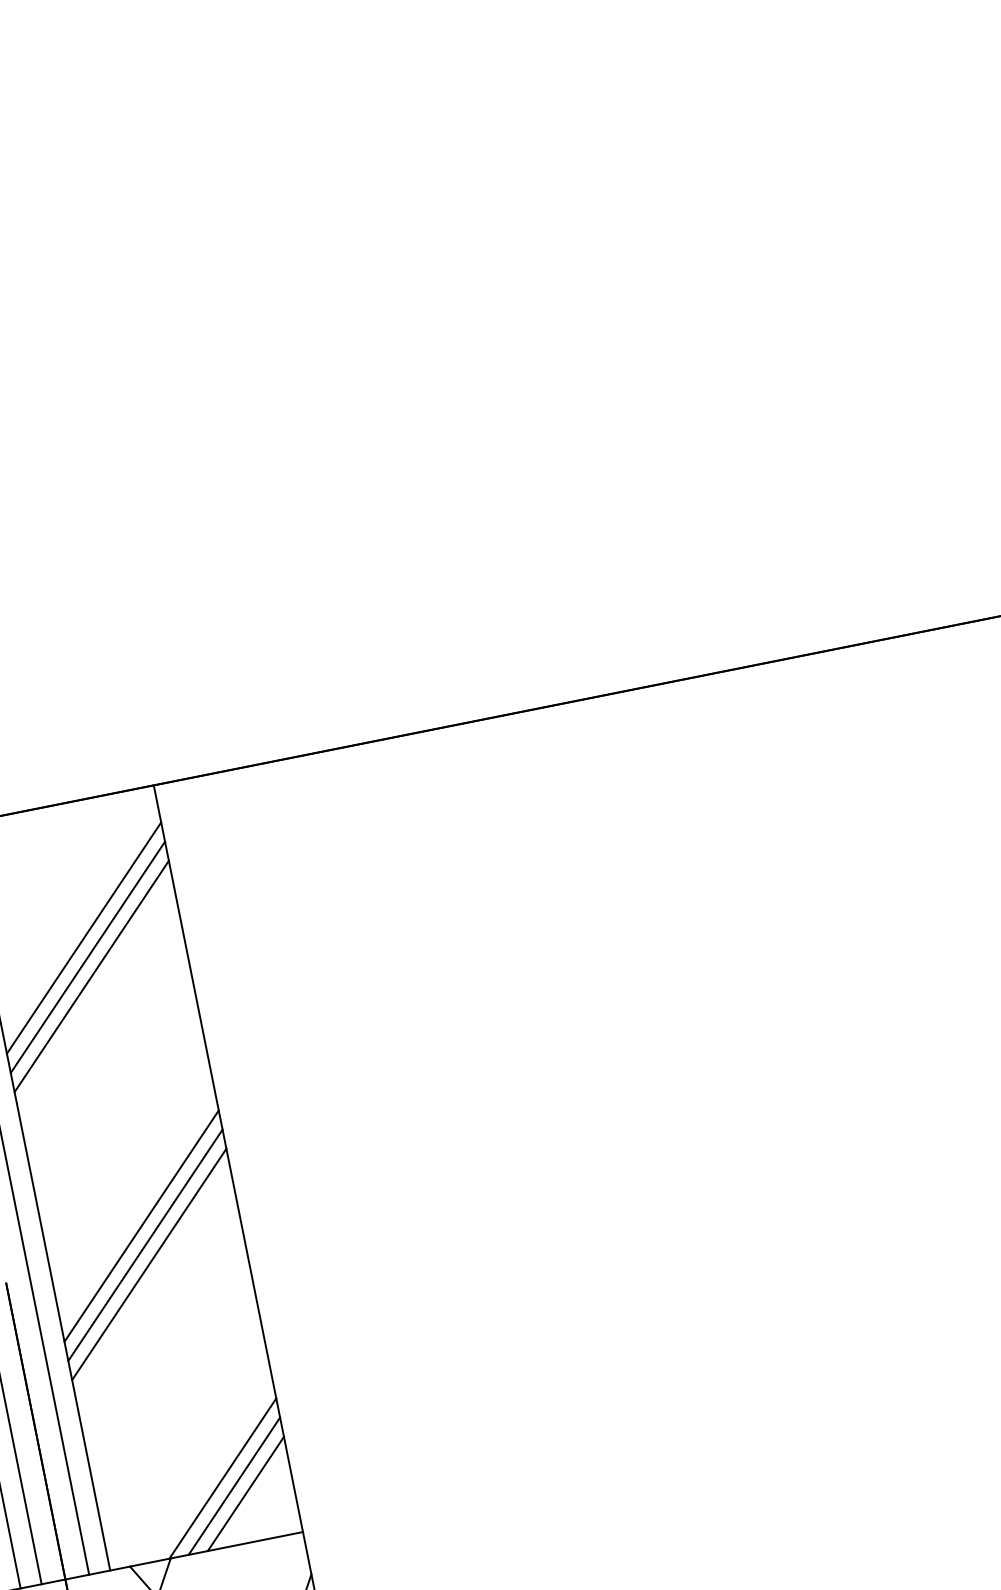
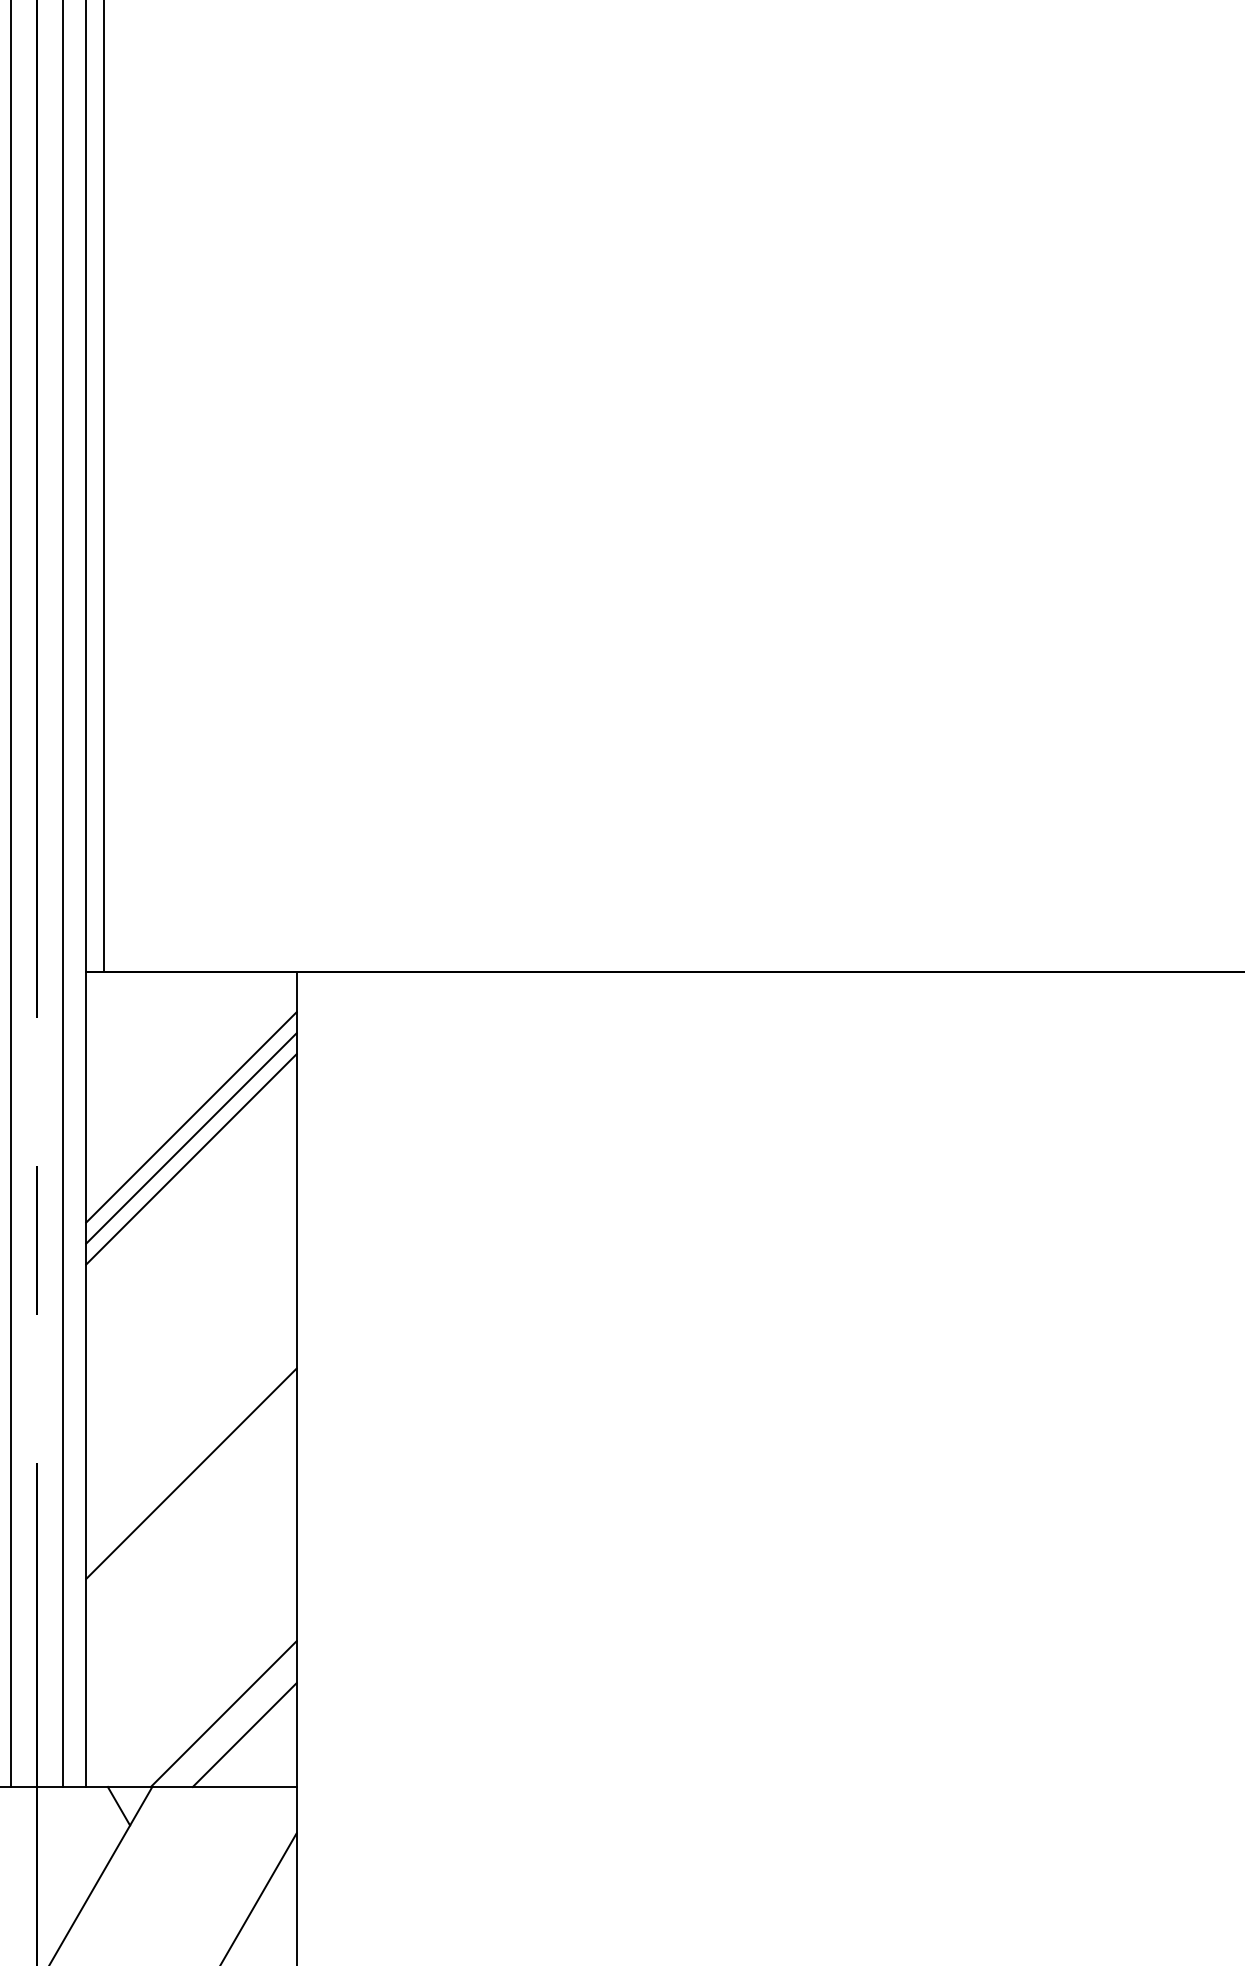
line: (141, 1225) -> (191, 1431), removed
line: (145, 1244) -> (191, 1452), removed
line: (233, 1486) -> (233, 1724), removed

